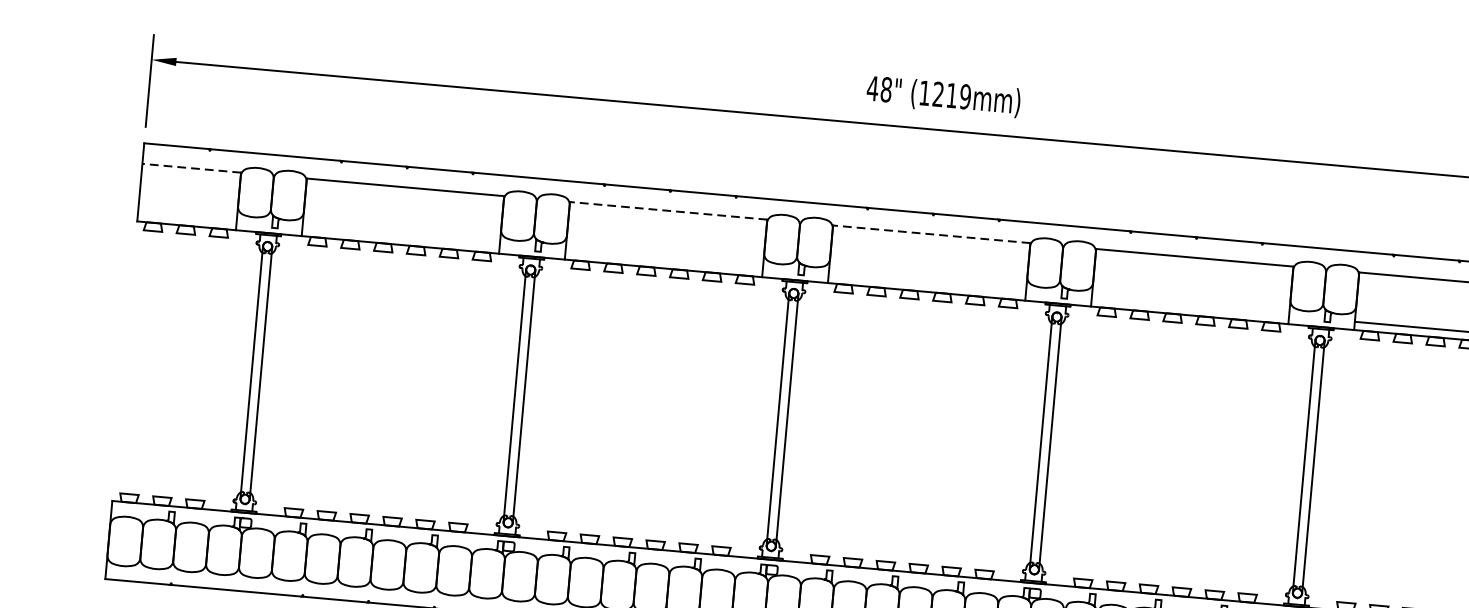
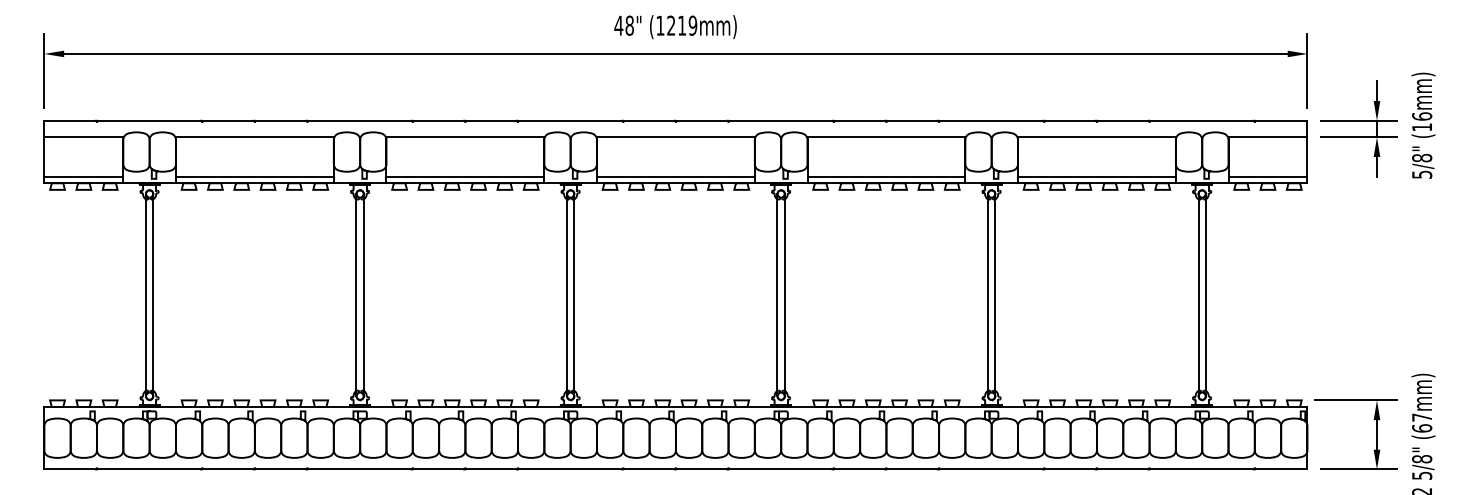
line: (191, 168) -> (83, 137), dashed -> solid
line: (668, 211) -> (465, 137), dashed -> solid
line: (186, 217) -> (83, 176), added
line: (931, 234) -> (675, 137), dashed -> solid
line: (400, 236) -> (254, 176), added
line: (664, 259) -> (465, 176), added
line: (926, 283) -> (675, 176), added
line: (1190, 306) -> (886, 176), added

